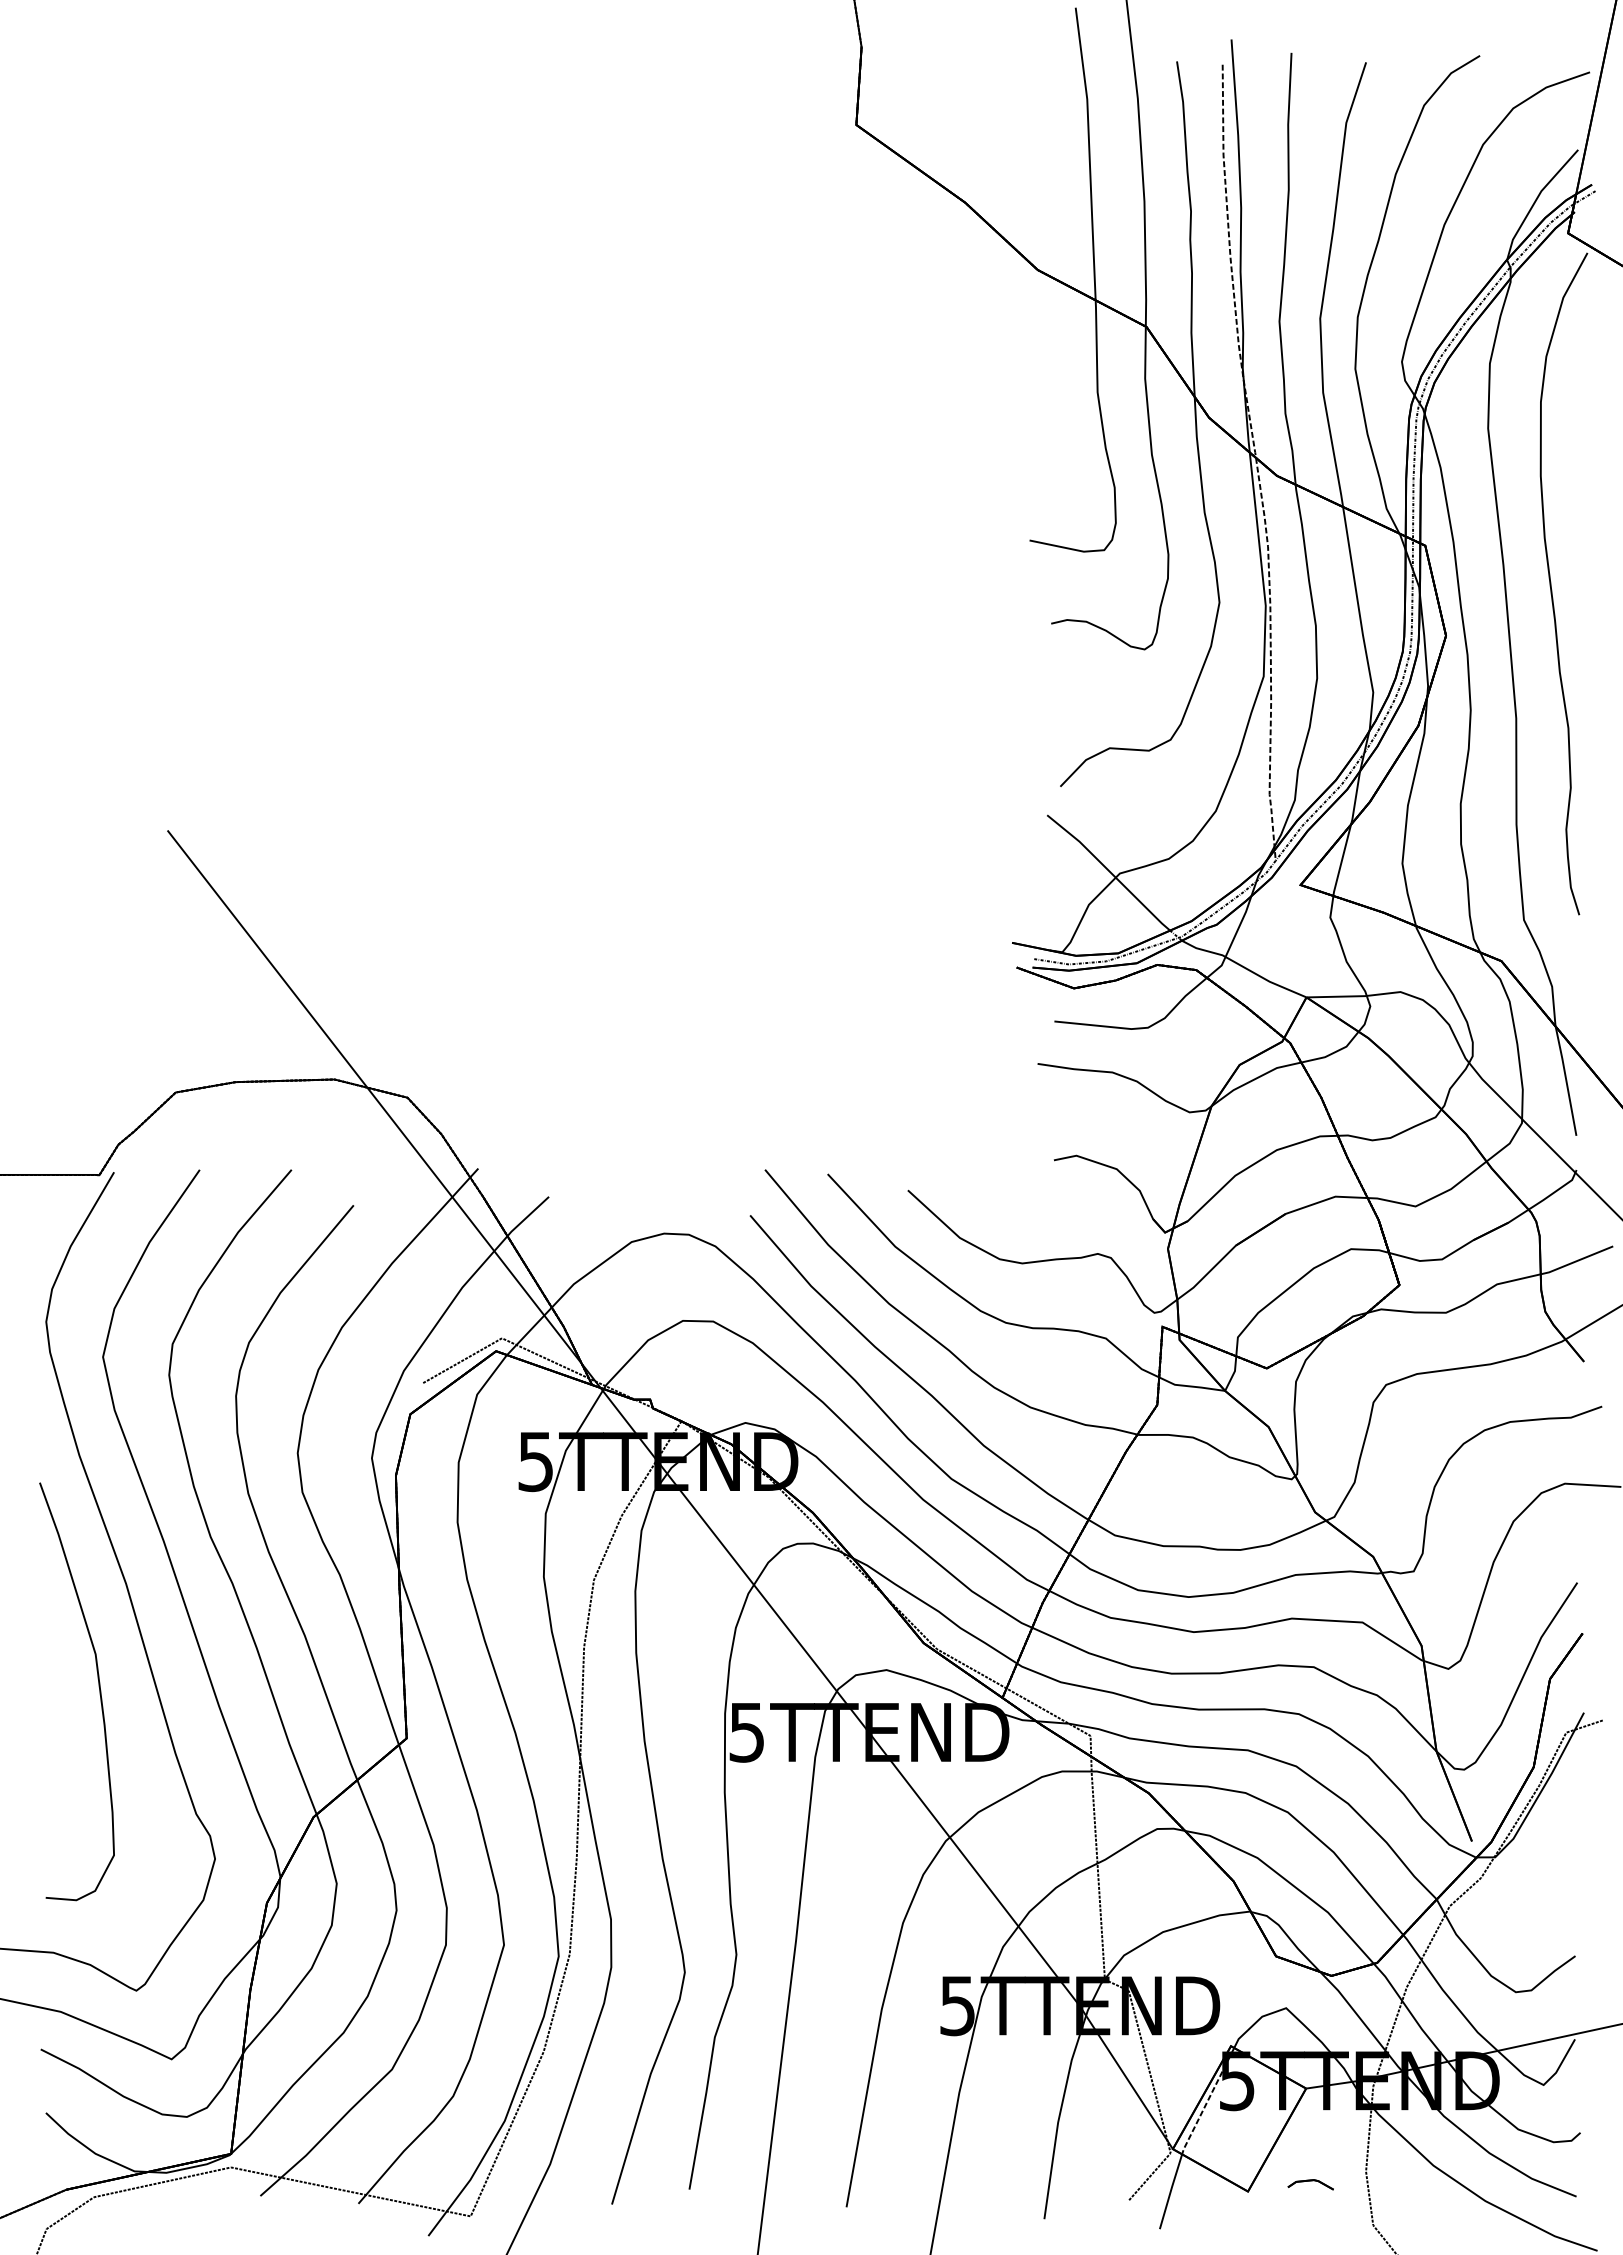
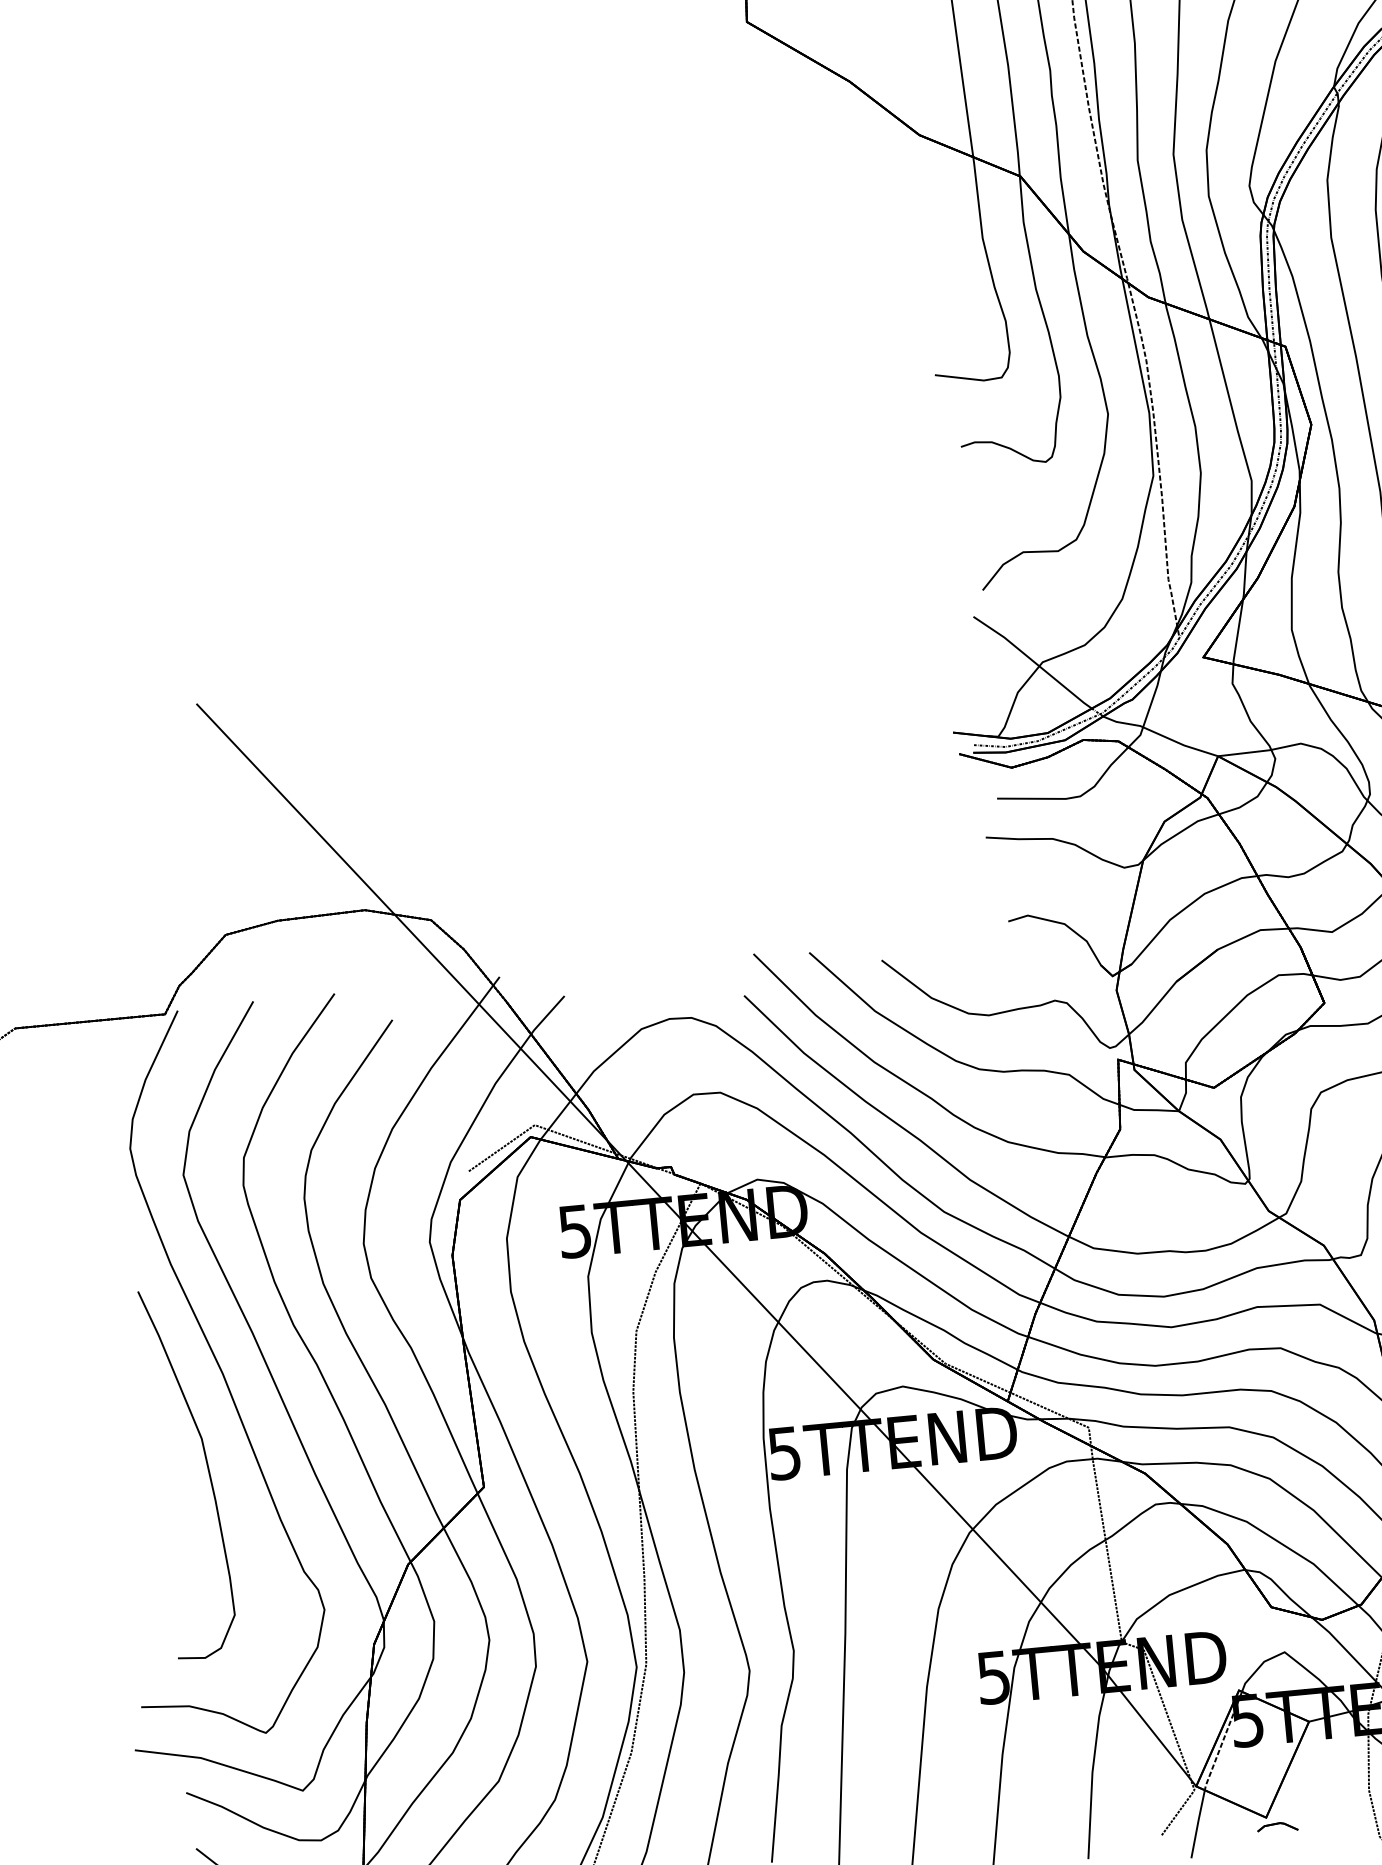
part: (1310, 2184) -> (1277, 1827), moved

